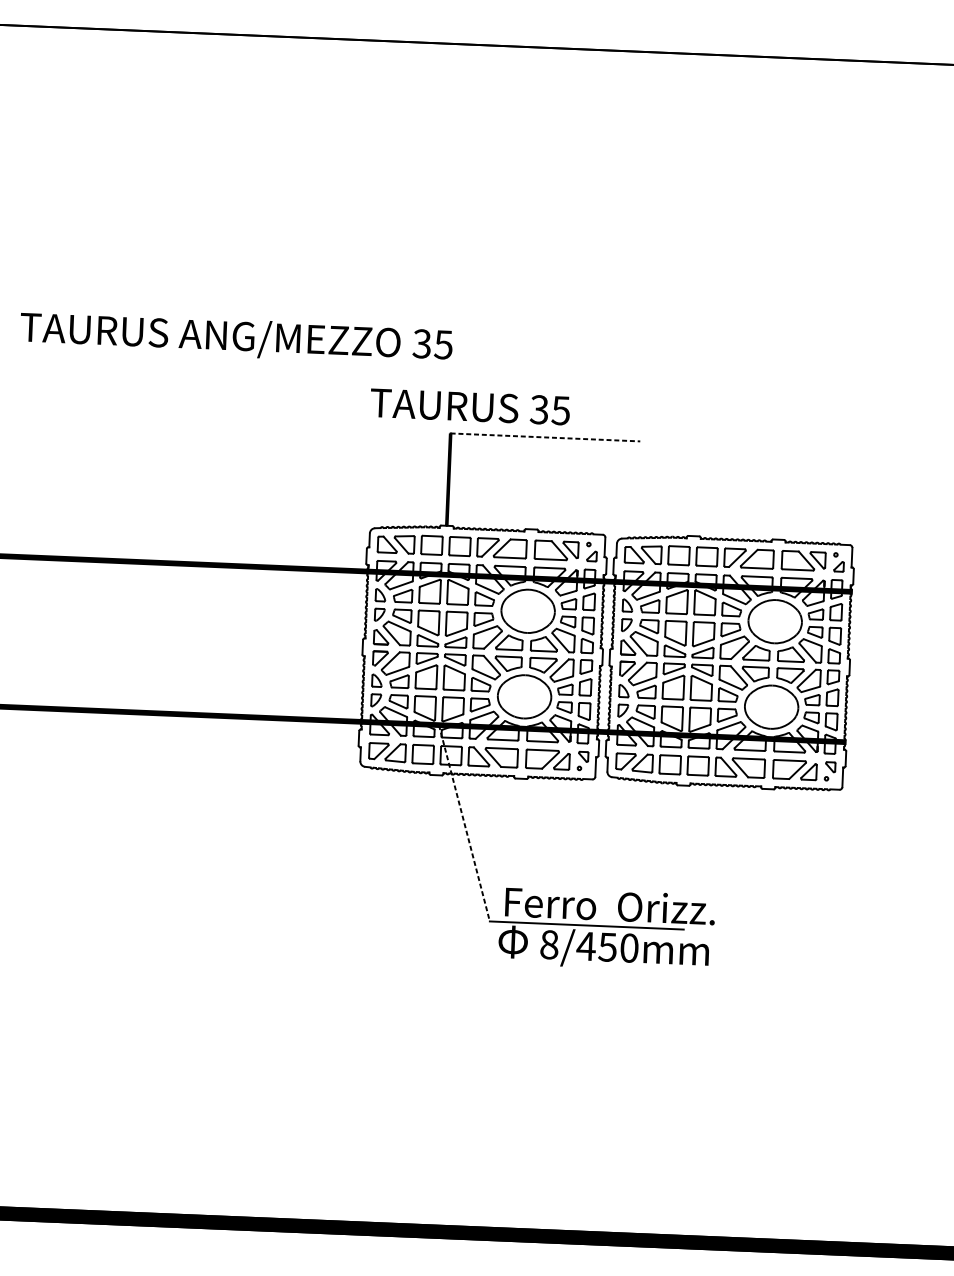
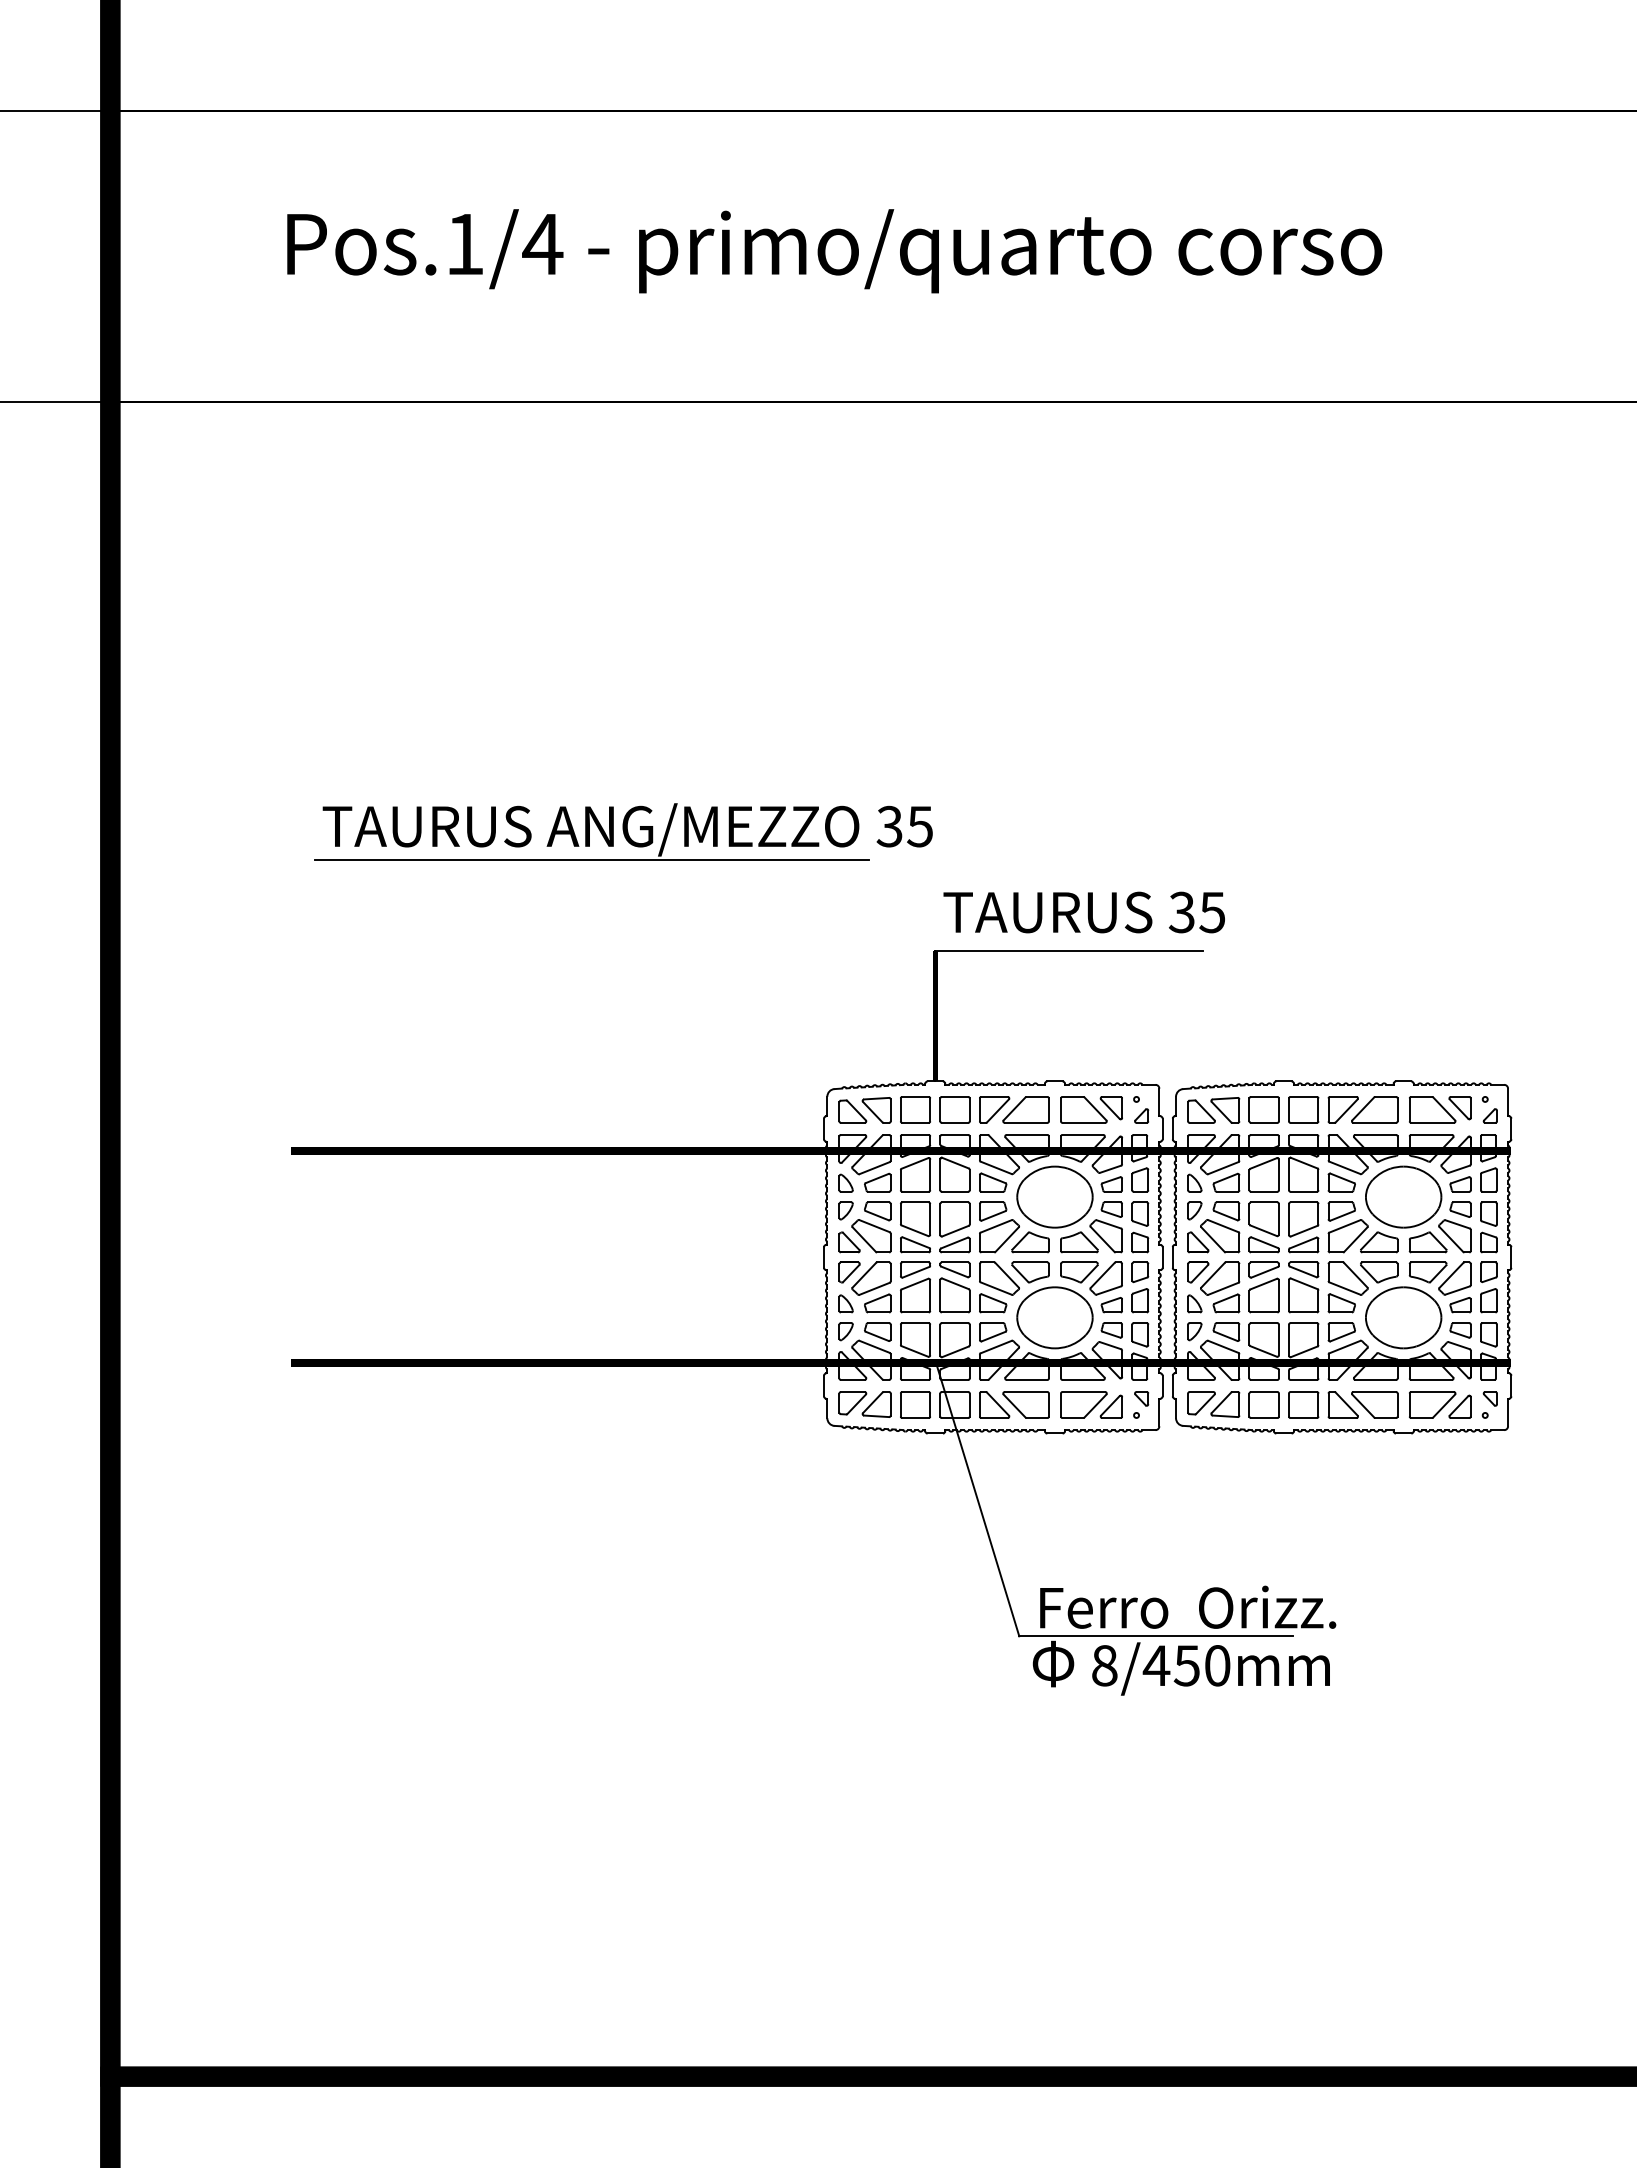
line: (209, 359) -> (591, 860), added
text: (469, 406) -> (1083, 912), moved
line: (545, 437) -> (1069, 951), dashed -> solid
line: (464, 823) -> (977, 1499), dashed -> solid

